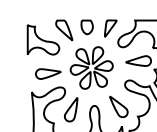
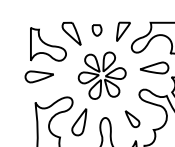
part: (86, 27) -> (96, 30), size x0.7
part: (48, 73) -> (39, 76), moved
part: (118, 106) -> (132, 118), size x0.7

